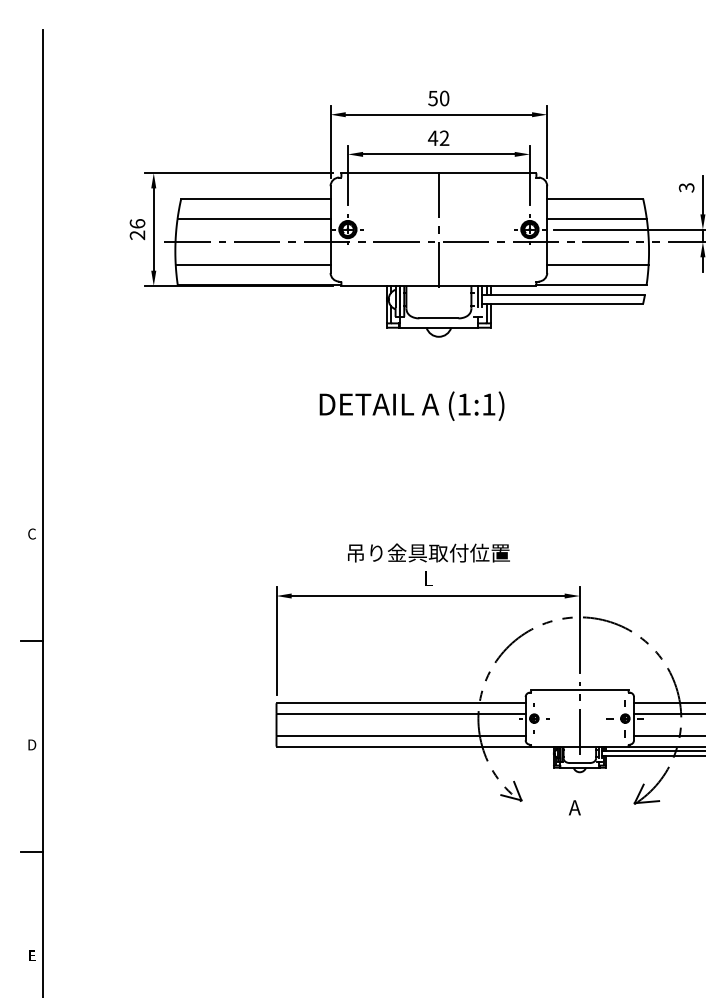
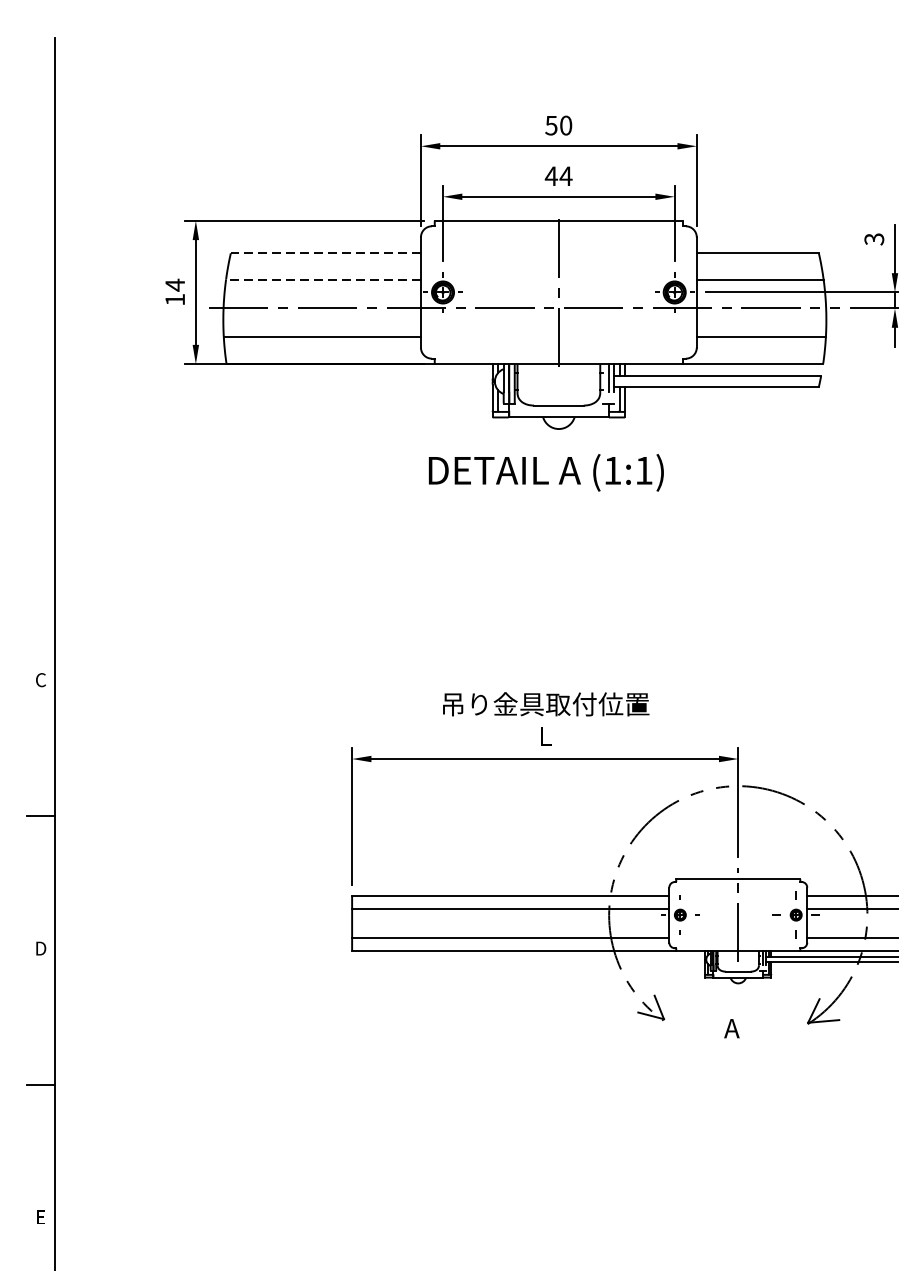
text: (444, 137) -> (565, 175), 42 -> 44
line: (255, 198) -> (325, 252), solid -> dashed
line: (254, 219) -> (324, 279), solid -> dashed
text: (137, 229) -> (175, 292), 26 -> 14
text: (411, 405) -> (545, 471), moved

